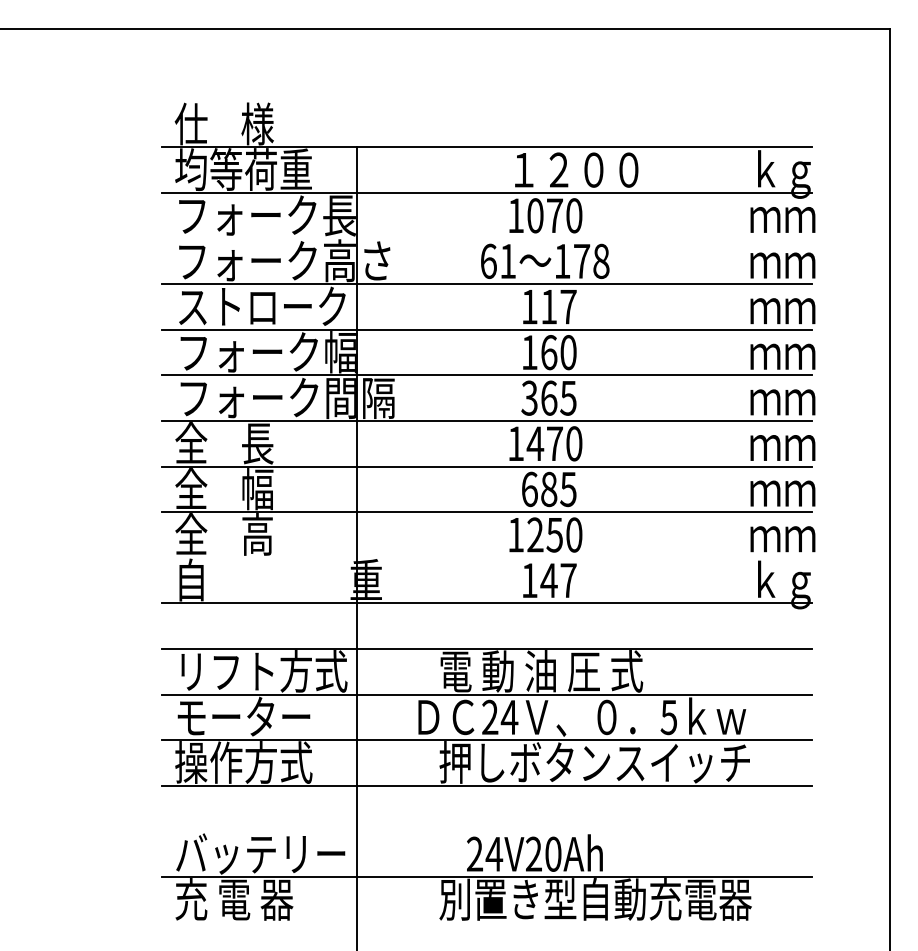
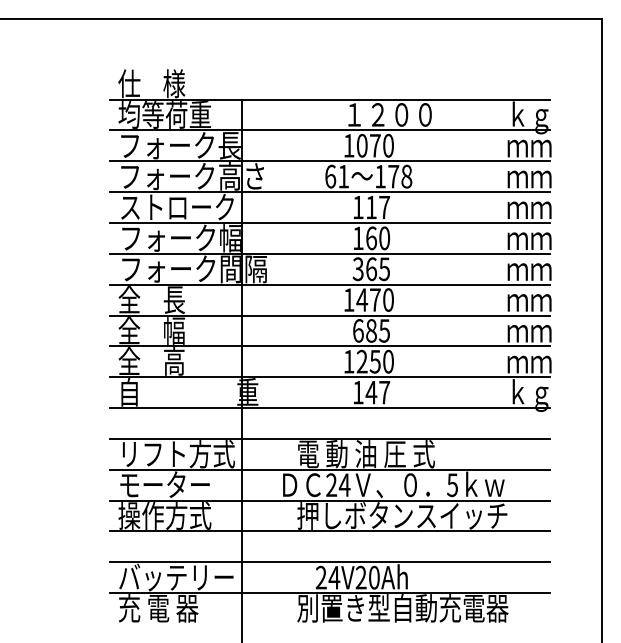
line: (487, 238) -> (329, 161), added
line: (487, 558) -> (329, 377), added
line: (487, 831) -> (329, 562), added

